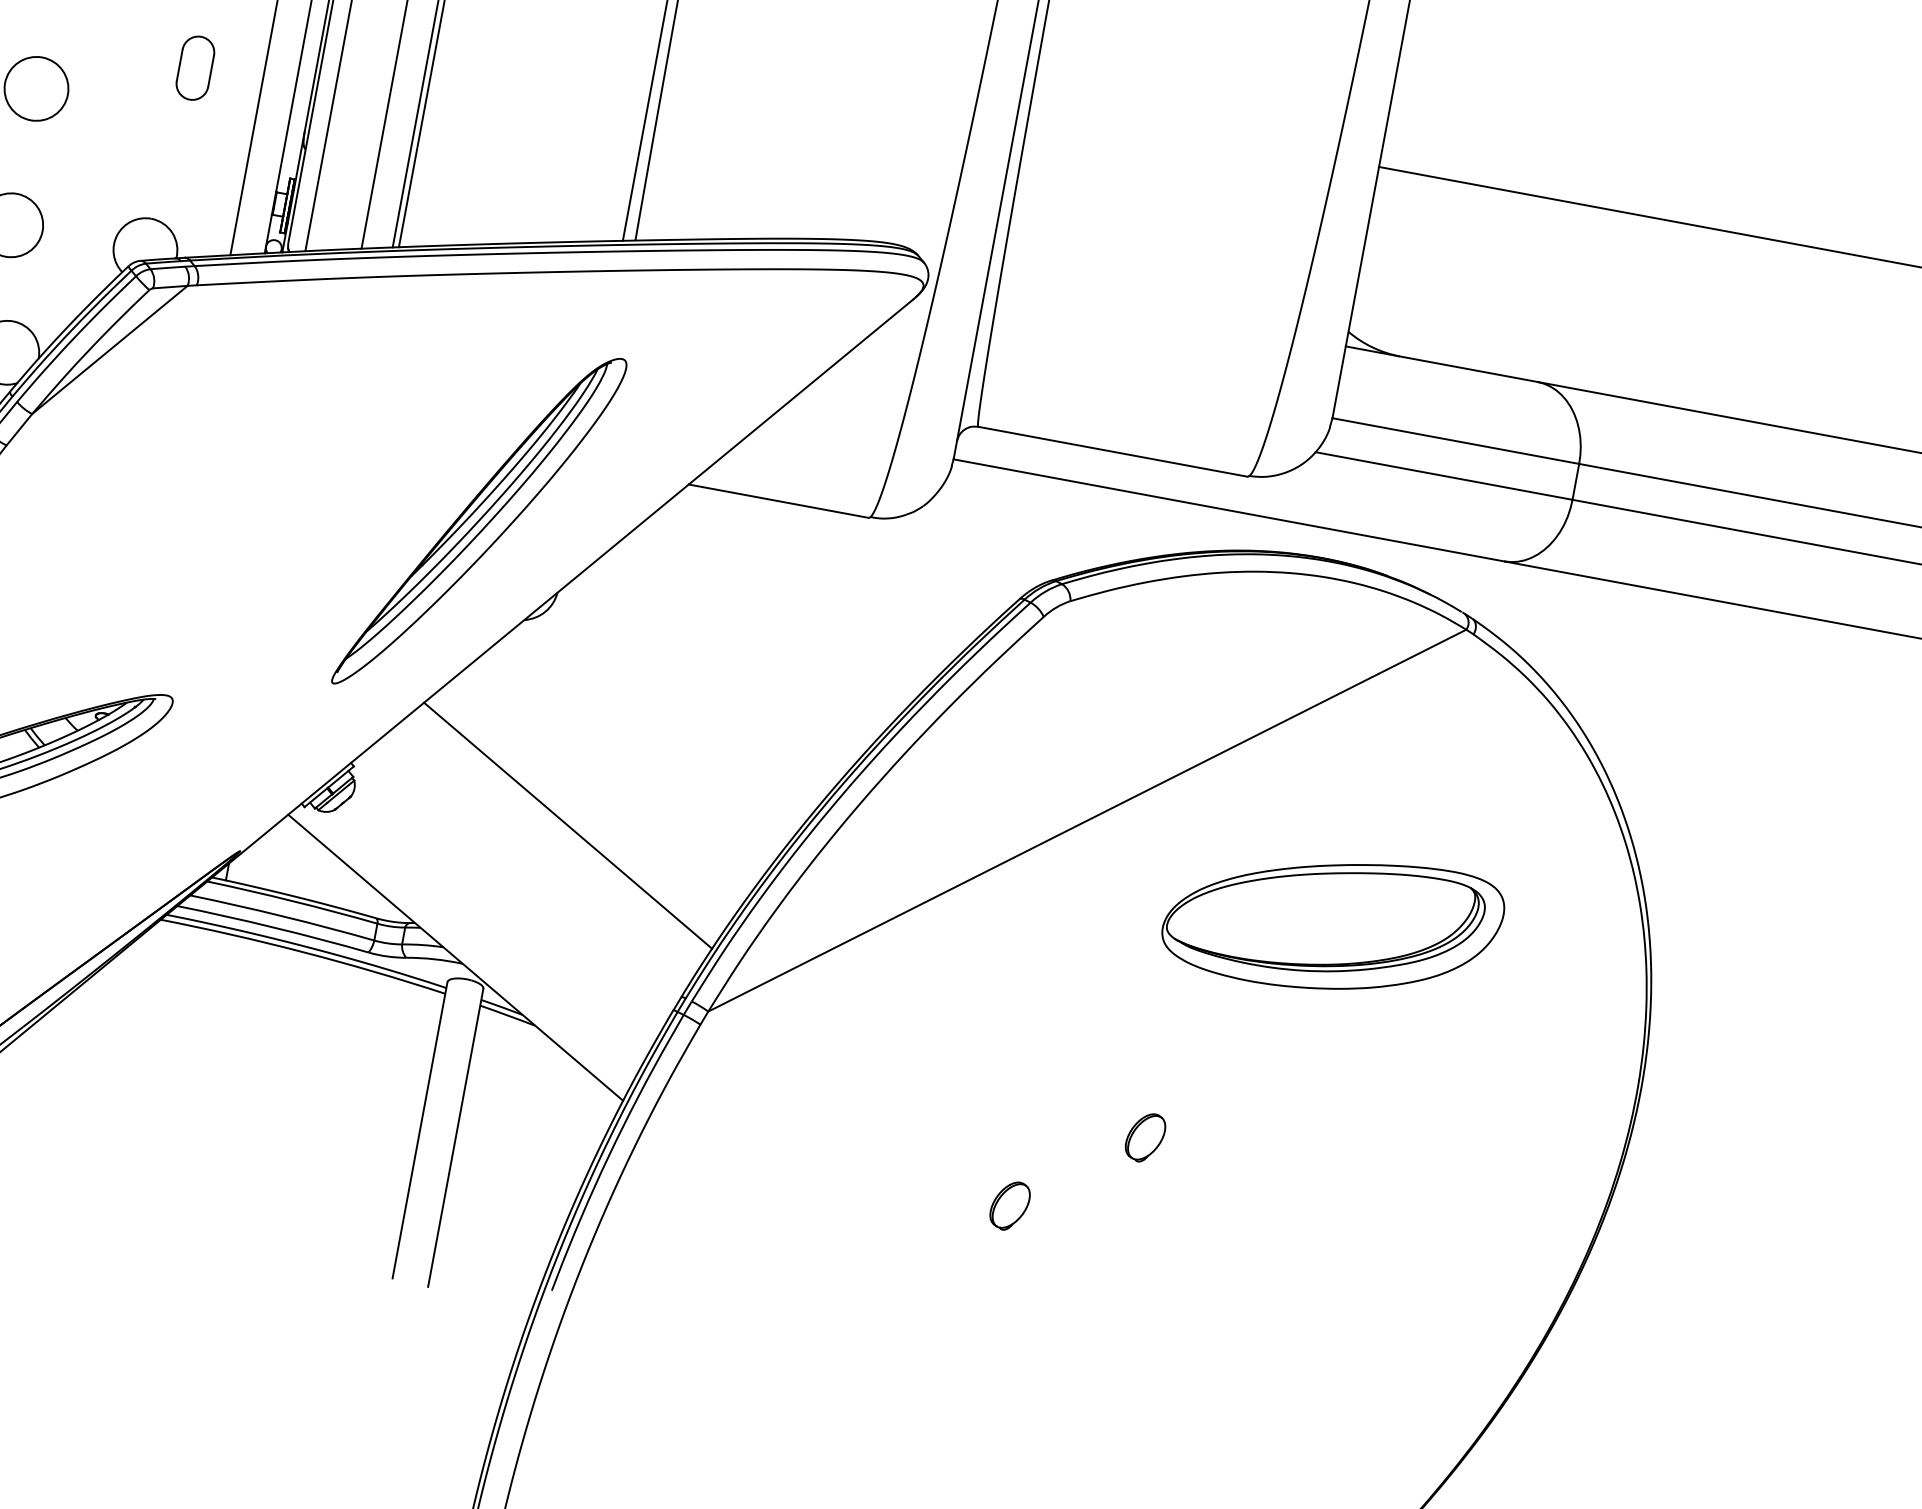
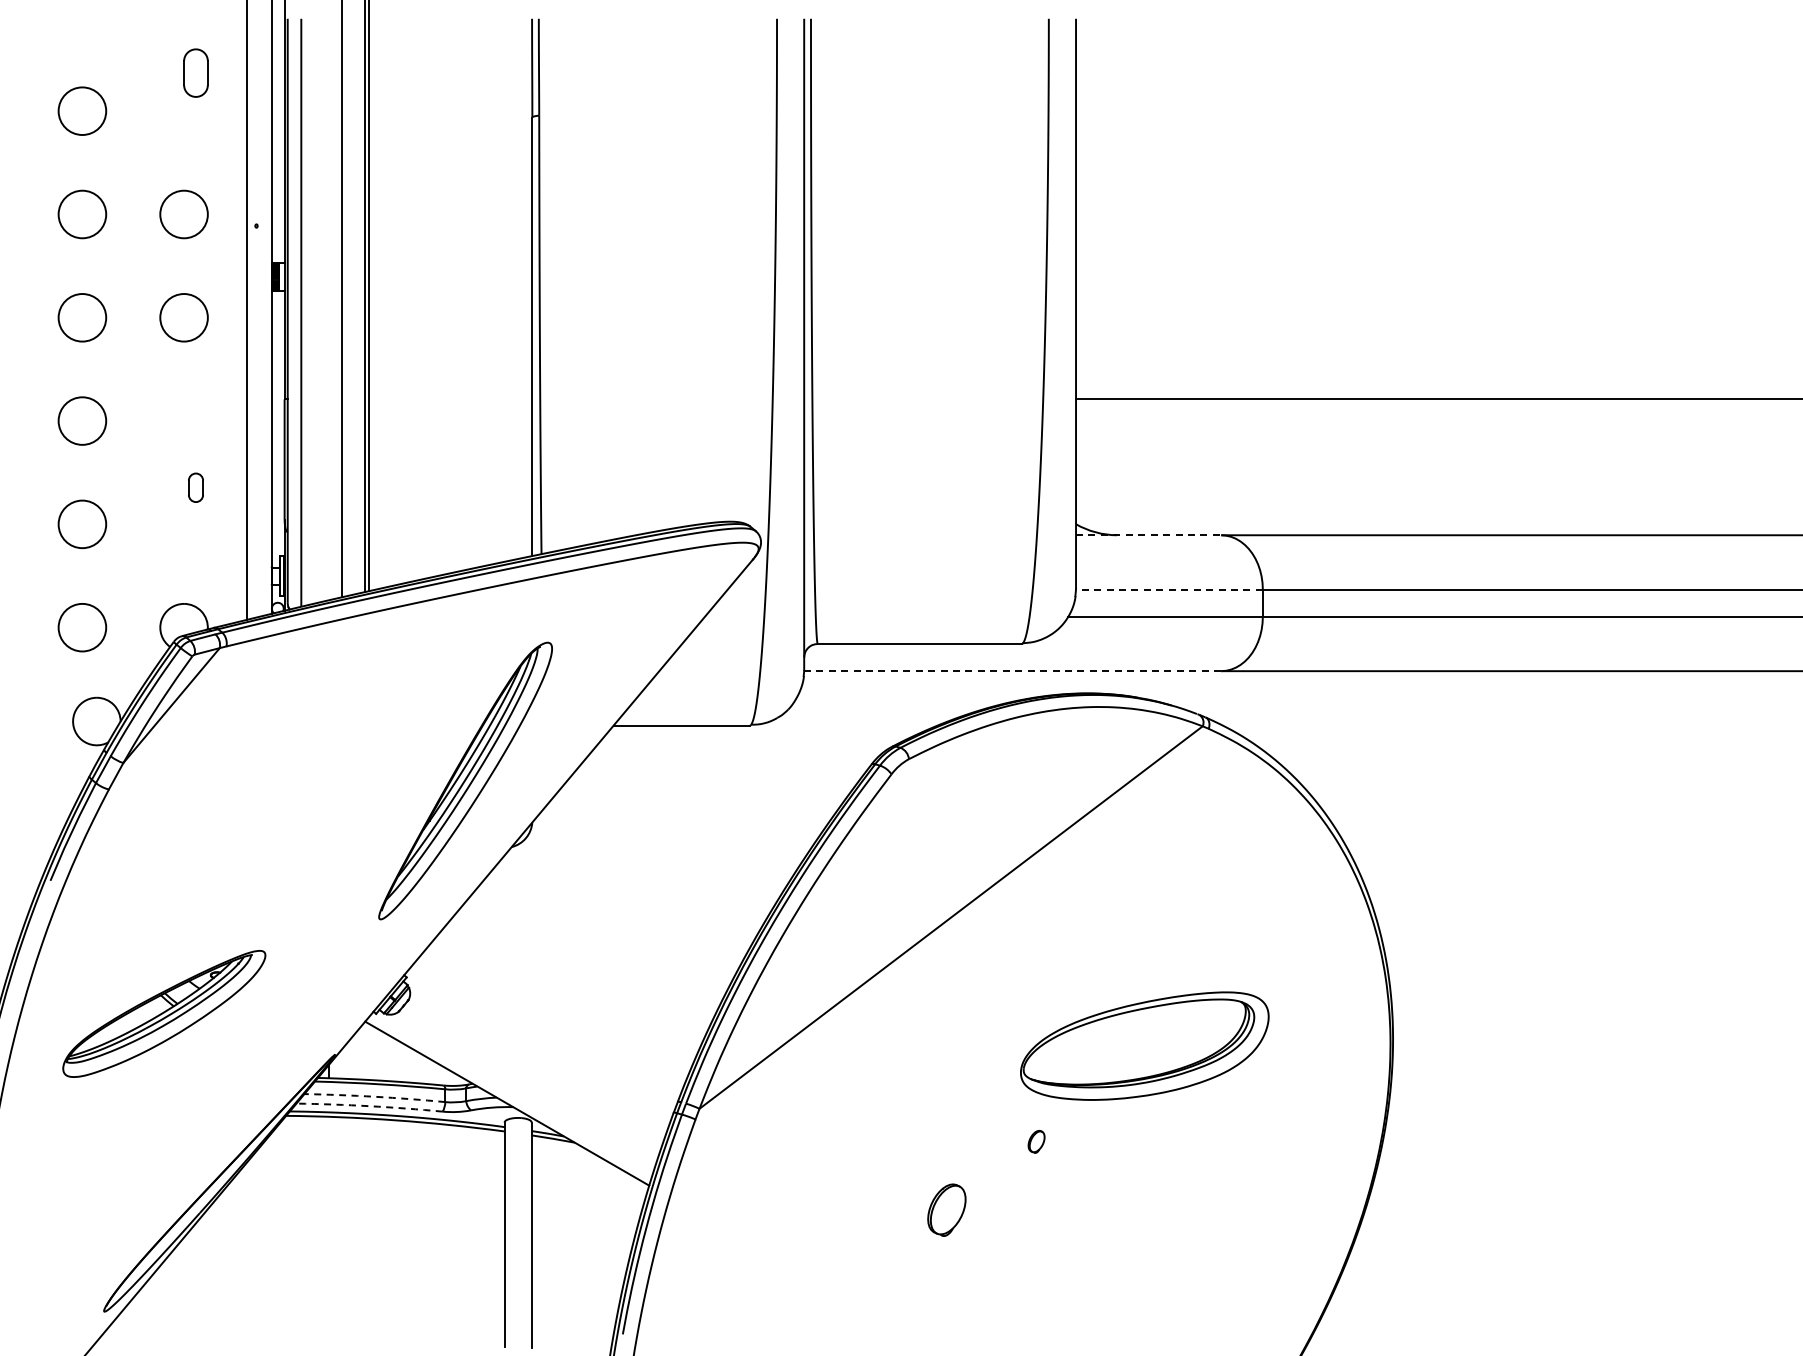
part: (194, 67) -> (195, 487), size x0.6
line: (1441, 364) -> (1148, 535), solid -> dashed
line: (1454, 440) -> (1168, 589), solid -> dashed
line: (1228, 510) -> (1012, 671), solid -> dashed
line: (567, 825) -> (571, 991), removed
arc: (282, 915) -> (374, 1096), solid -> dashed
part: (1332, 922) -> (1144, 1045), moved
arc: (273, 927) -> (369, 1106), solid -> dashed
part: (1145, 1137) -> (1036, 1141), size x0.6
part: (1009, 1204) -> (946, 1209), size x1.4

